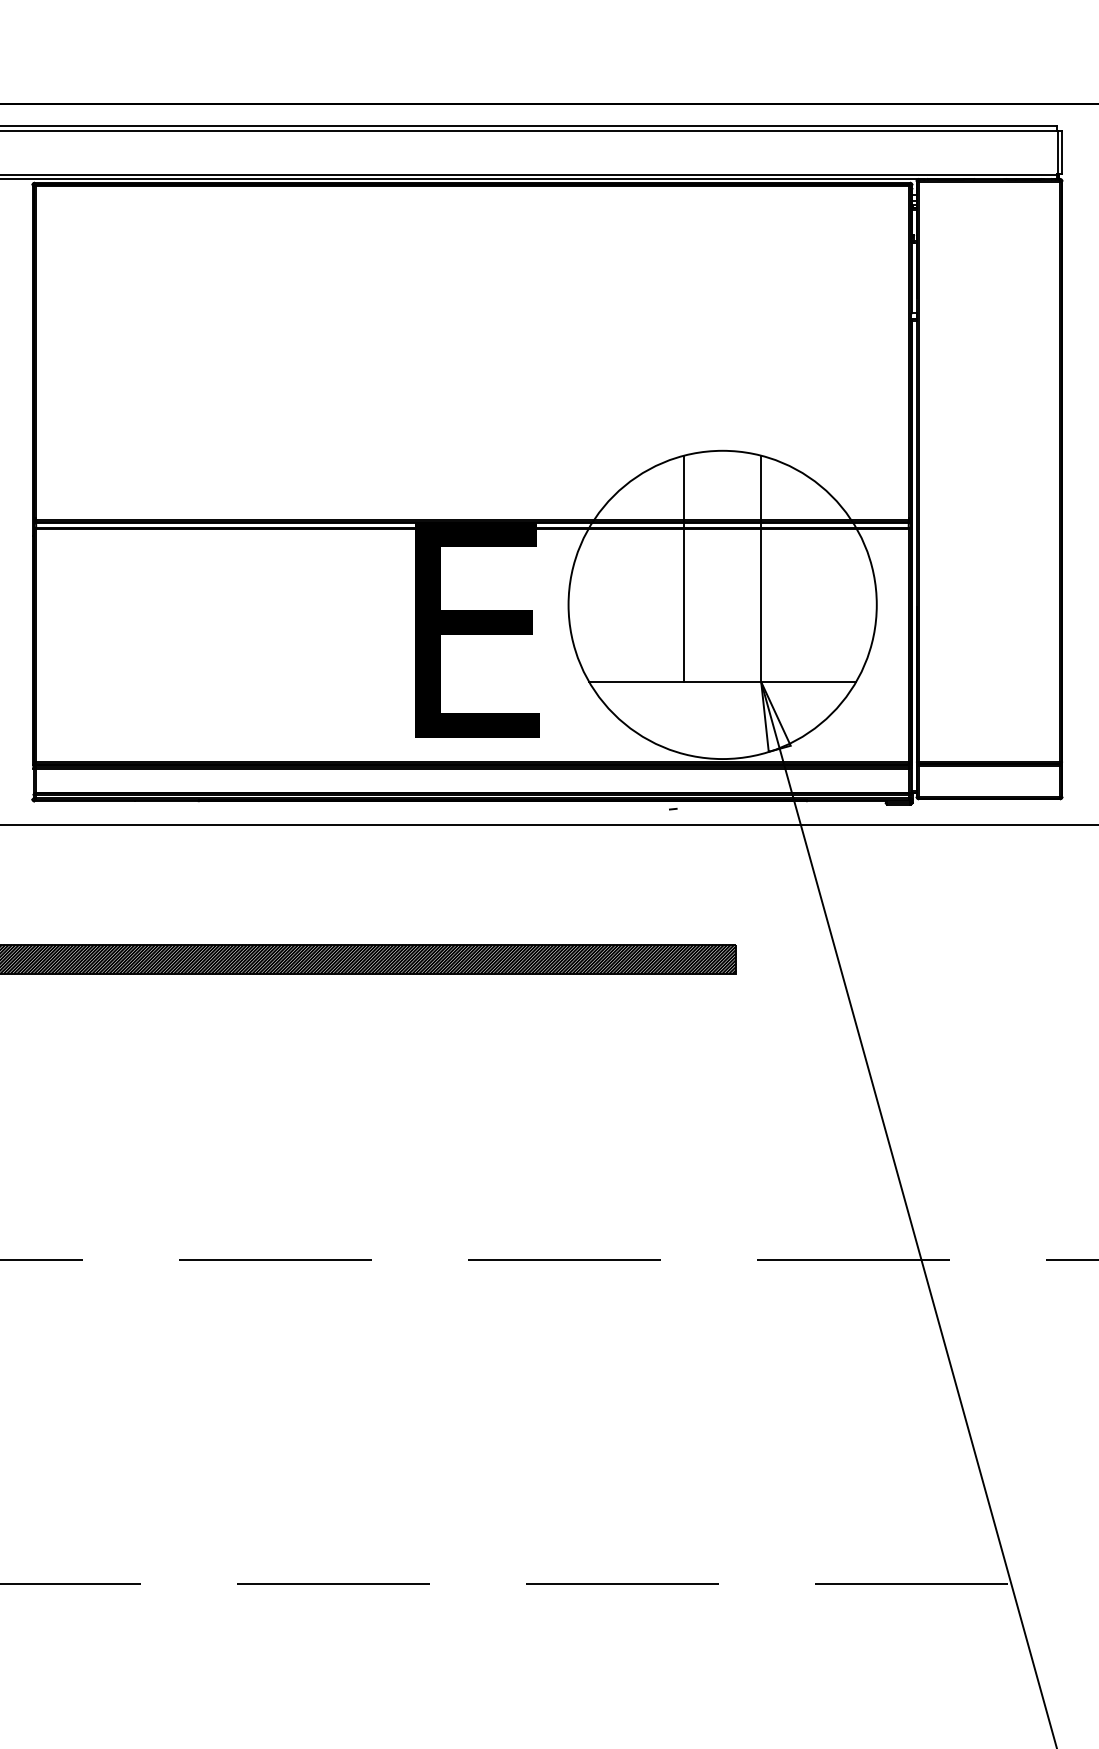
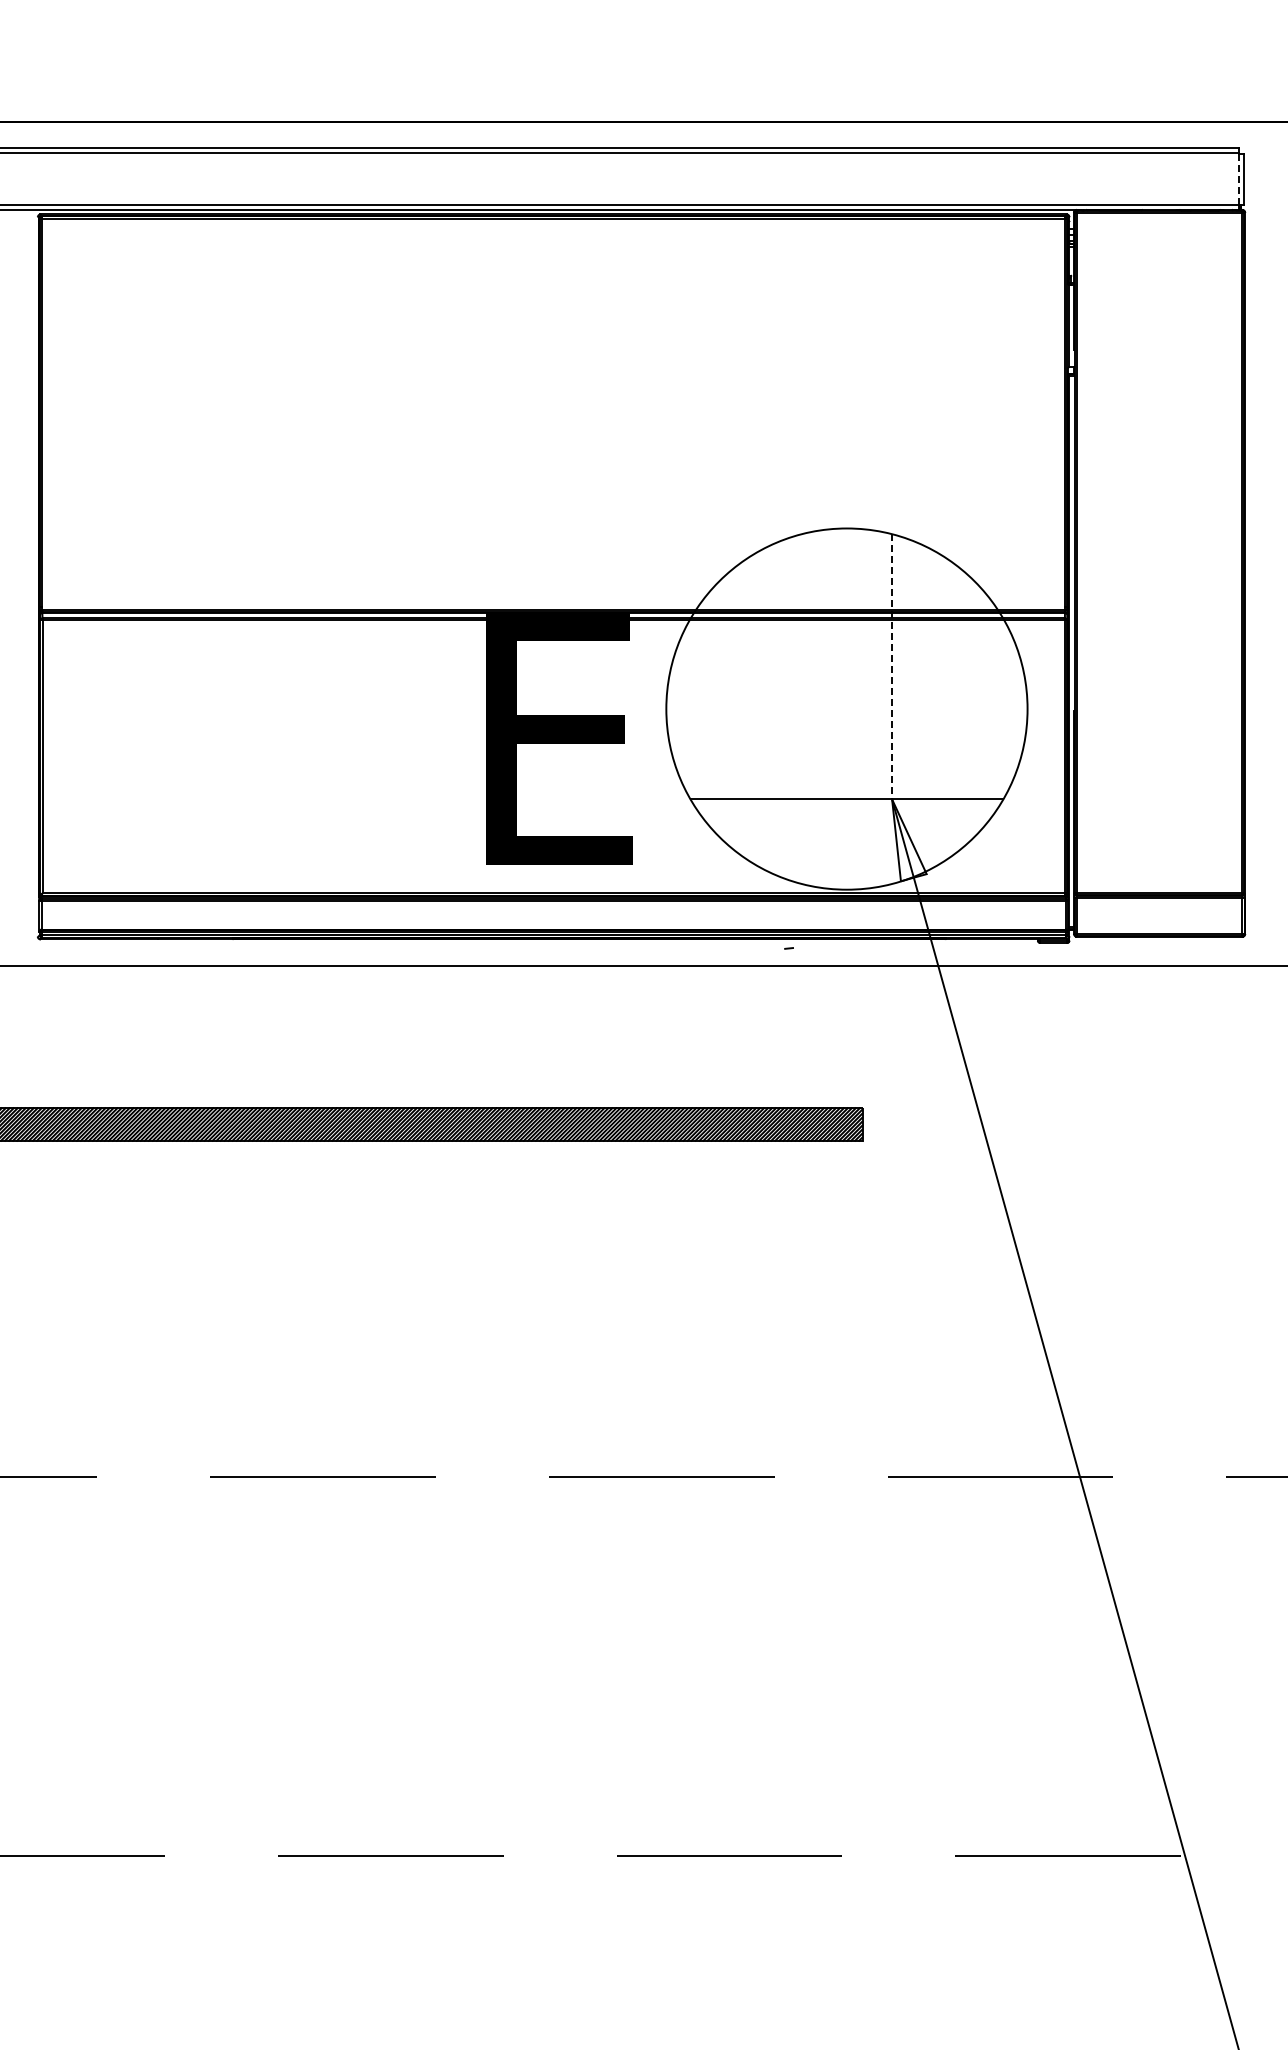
line: (1057, 153) -> (1239, 179), solid -> dashed
line: (683, 568) -> (801, 666), removed
line: (761, 568) -> (892, 666), solid -> dashed

